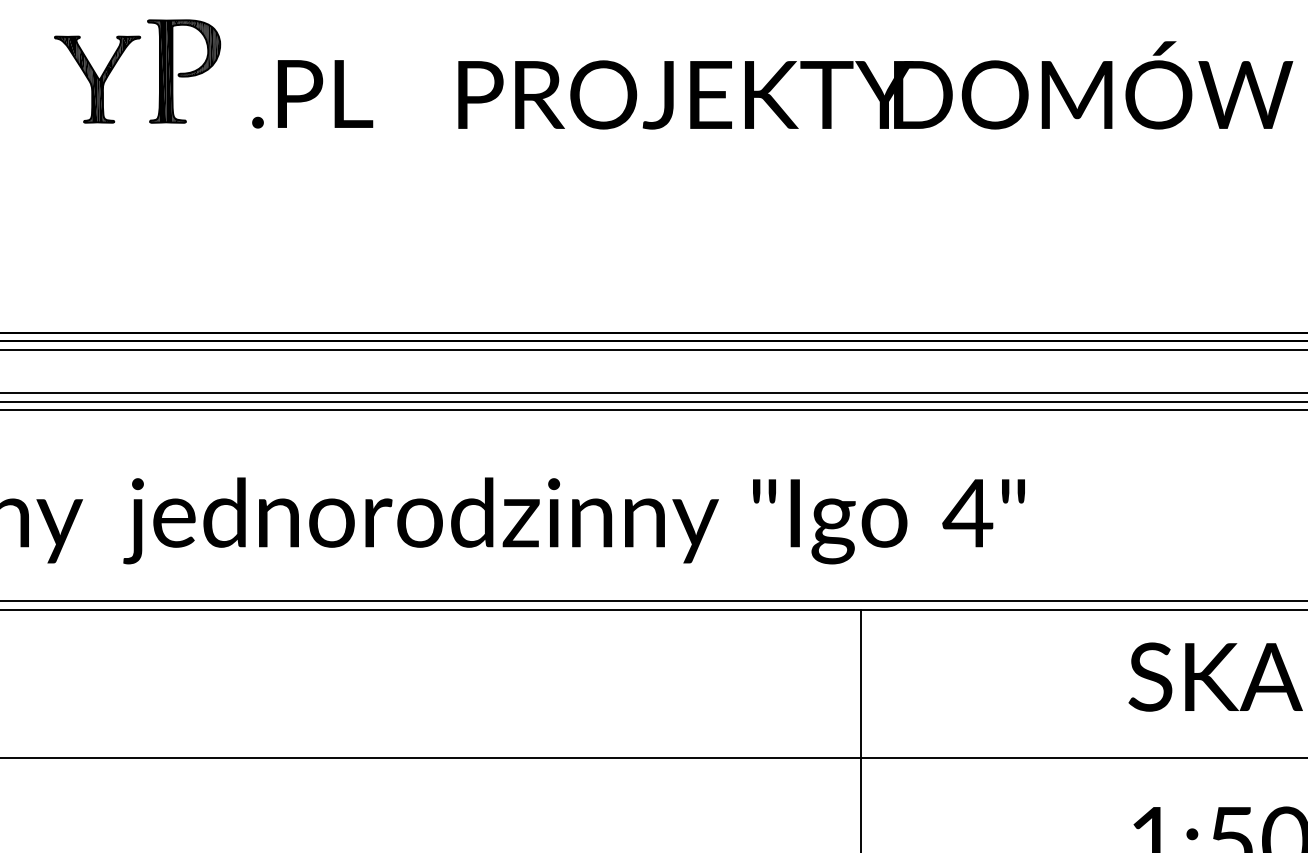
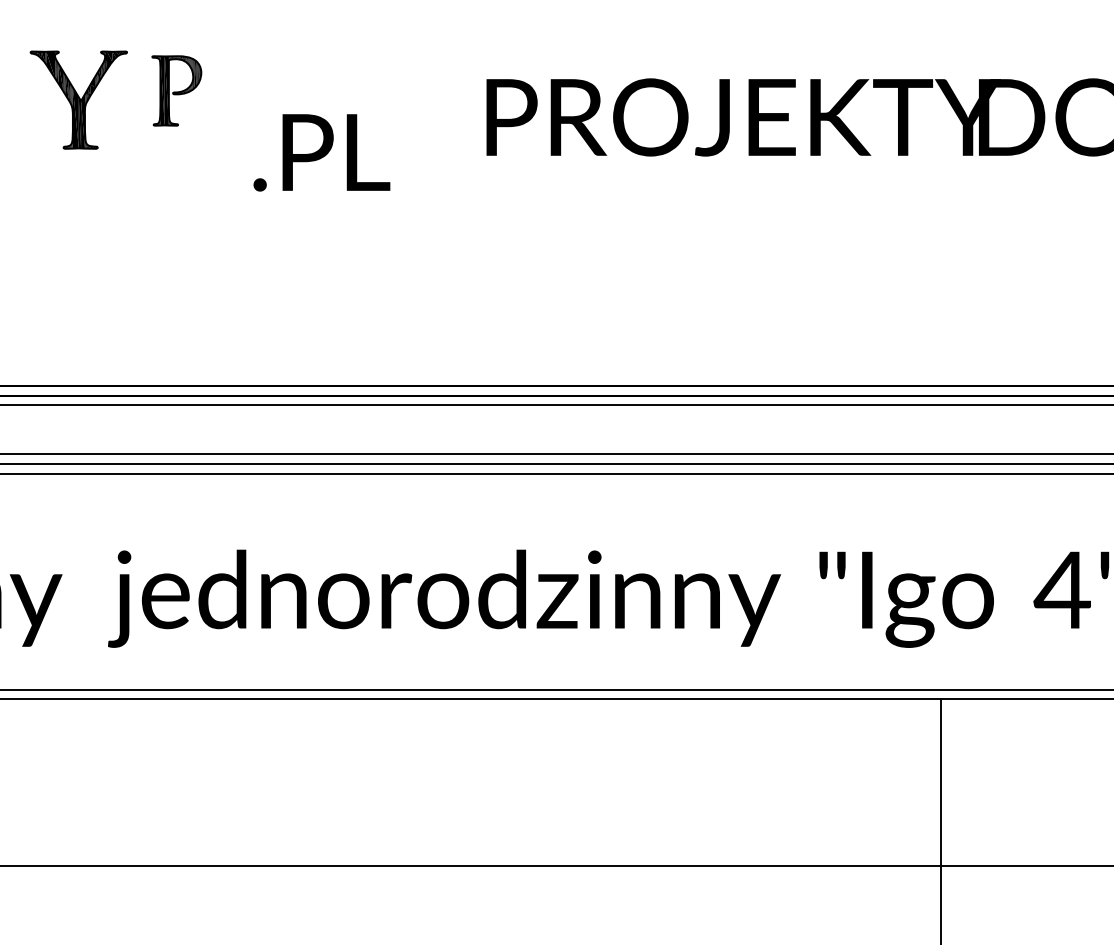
part: (184, 71) -> (177, 90), size x0.6
text: (312, 94) -> (321, 153), moved

